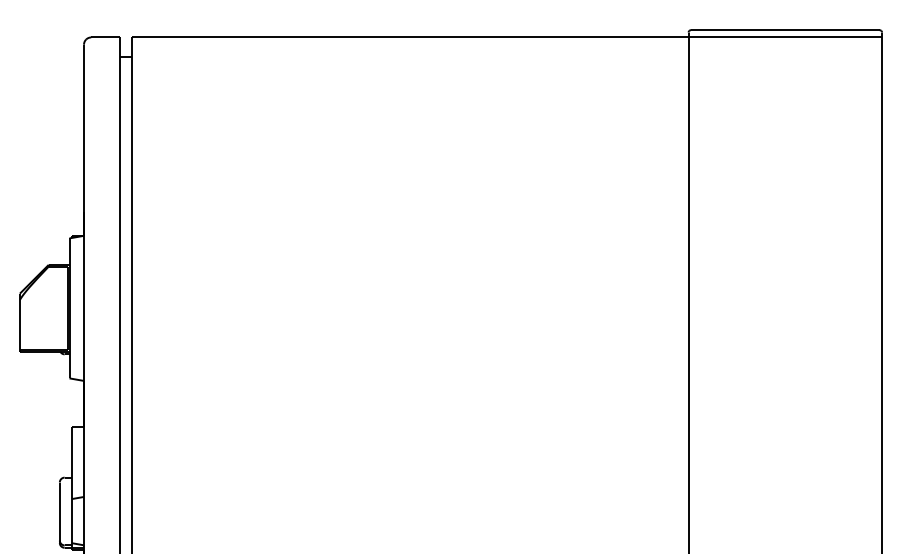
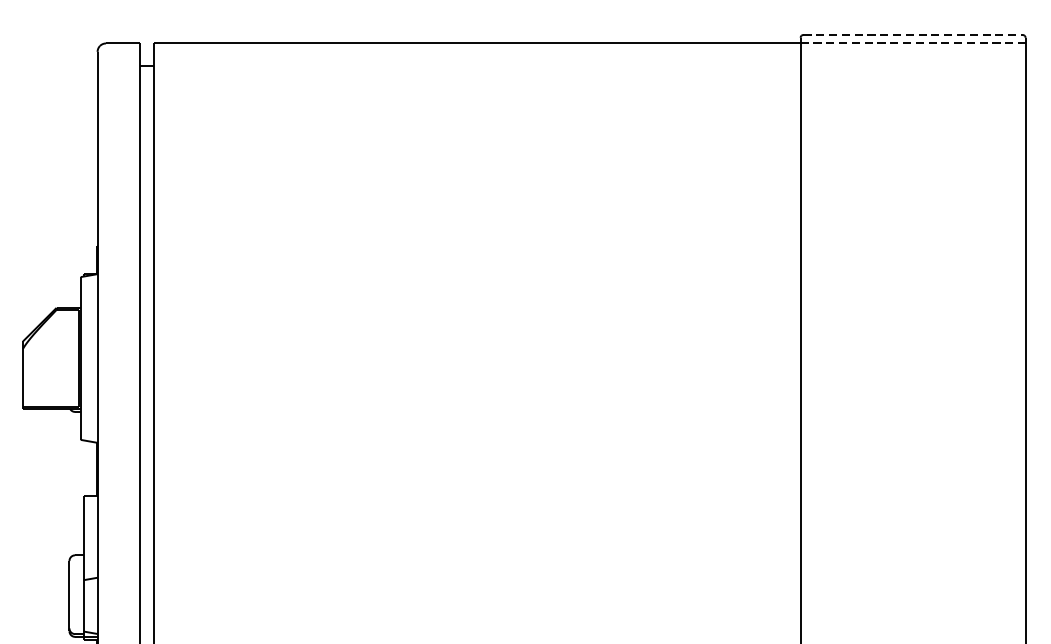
line: (785, 30) -> (913, 35), solid -> dashed
line: (785, 37) -> (913, 43), solid -> dashed

